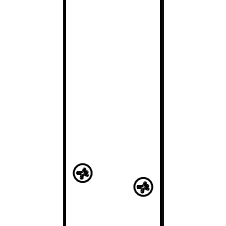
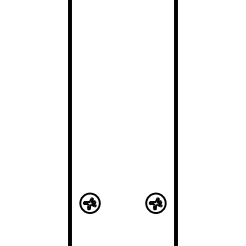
part: (82, 172) -> (89, 202), moved

